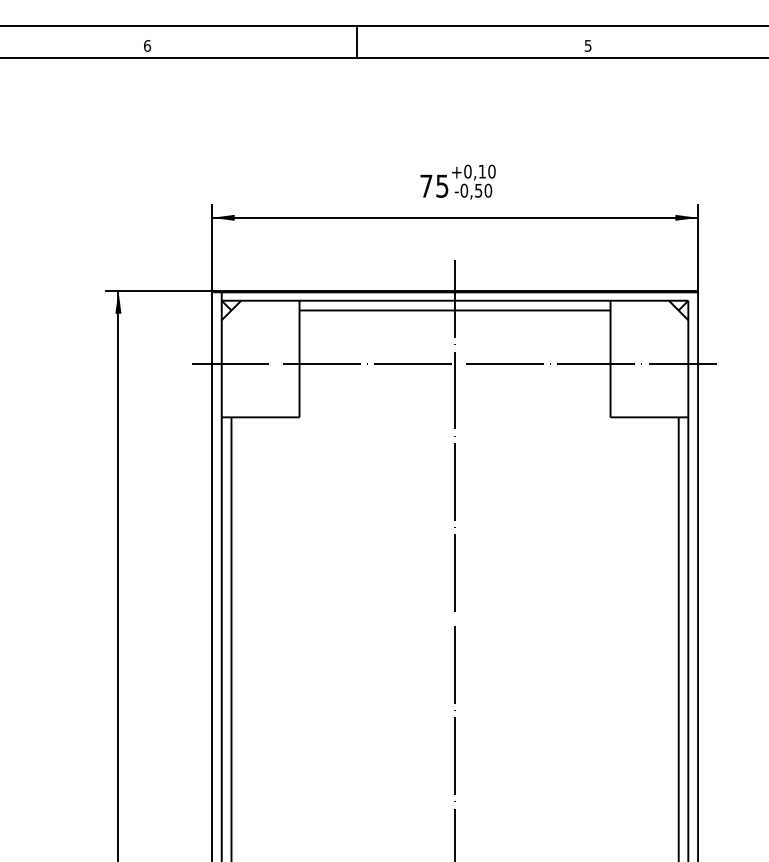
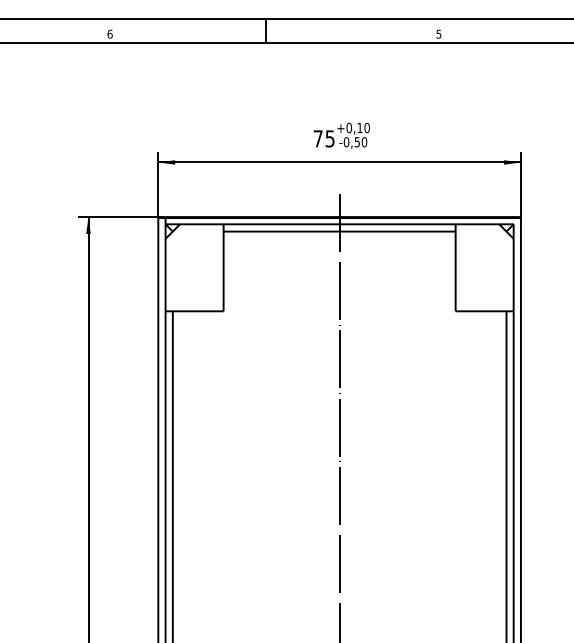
line: (453, 364) -> (338, 271), removed

